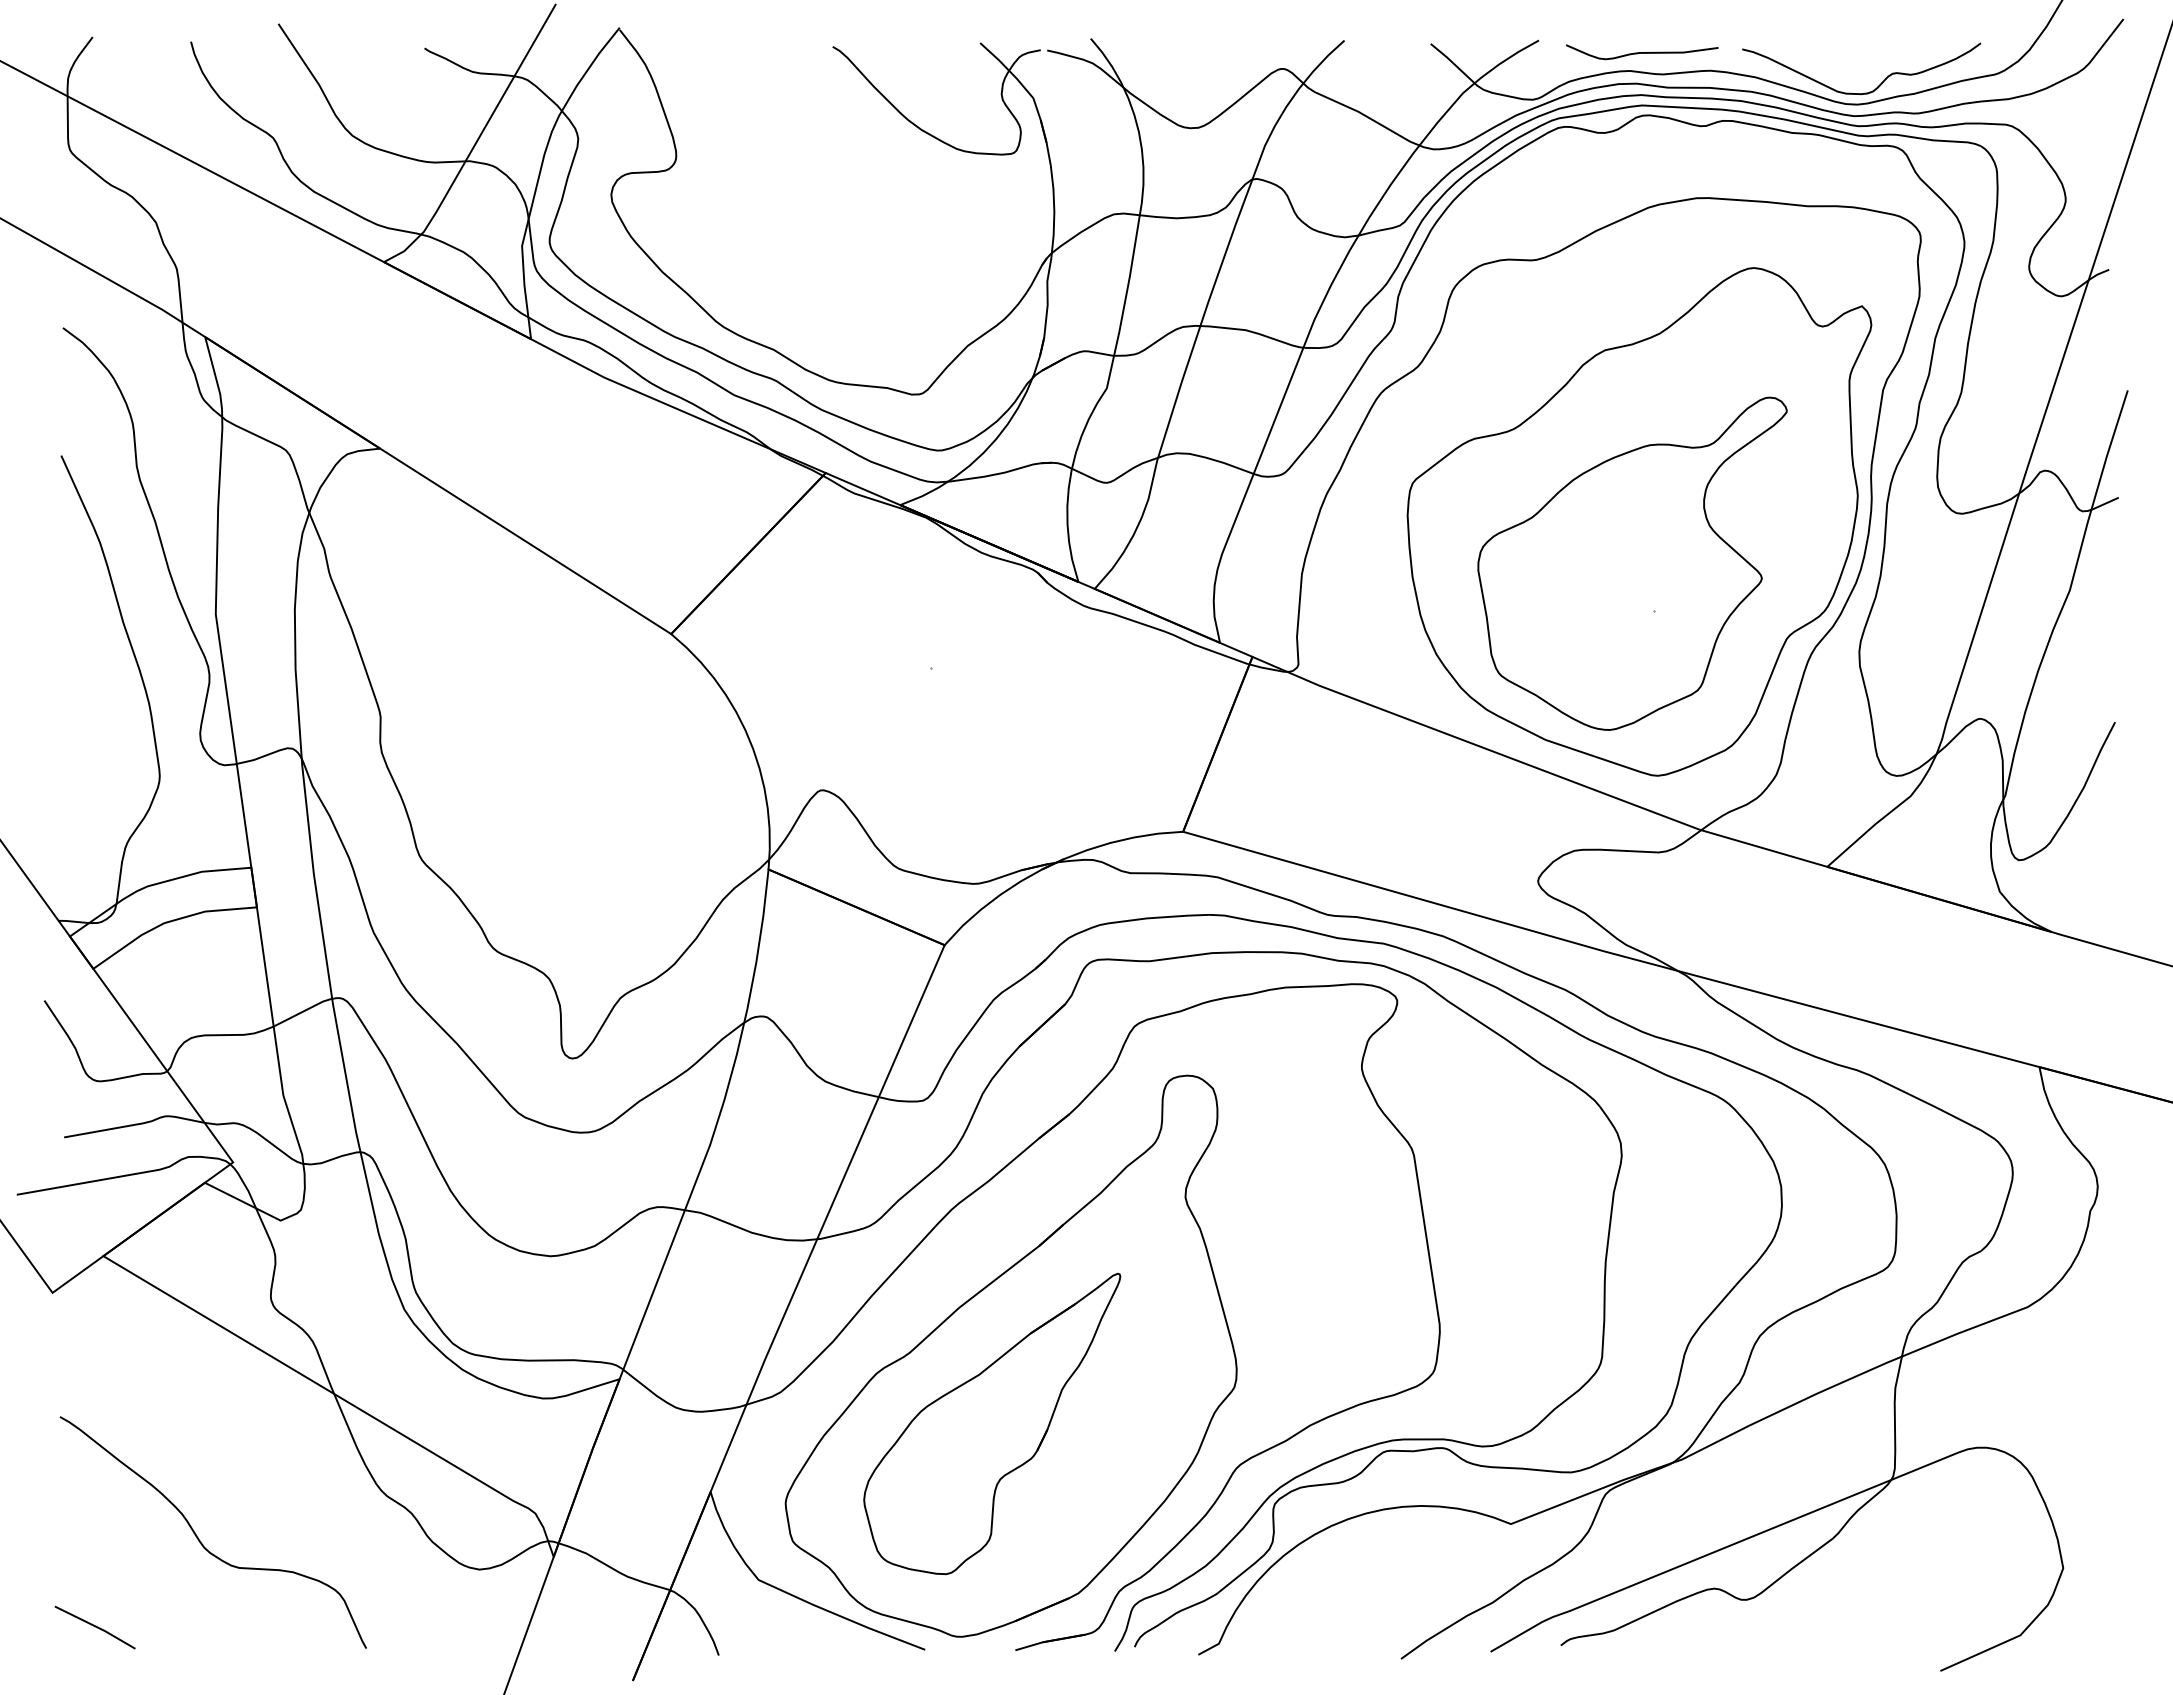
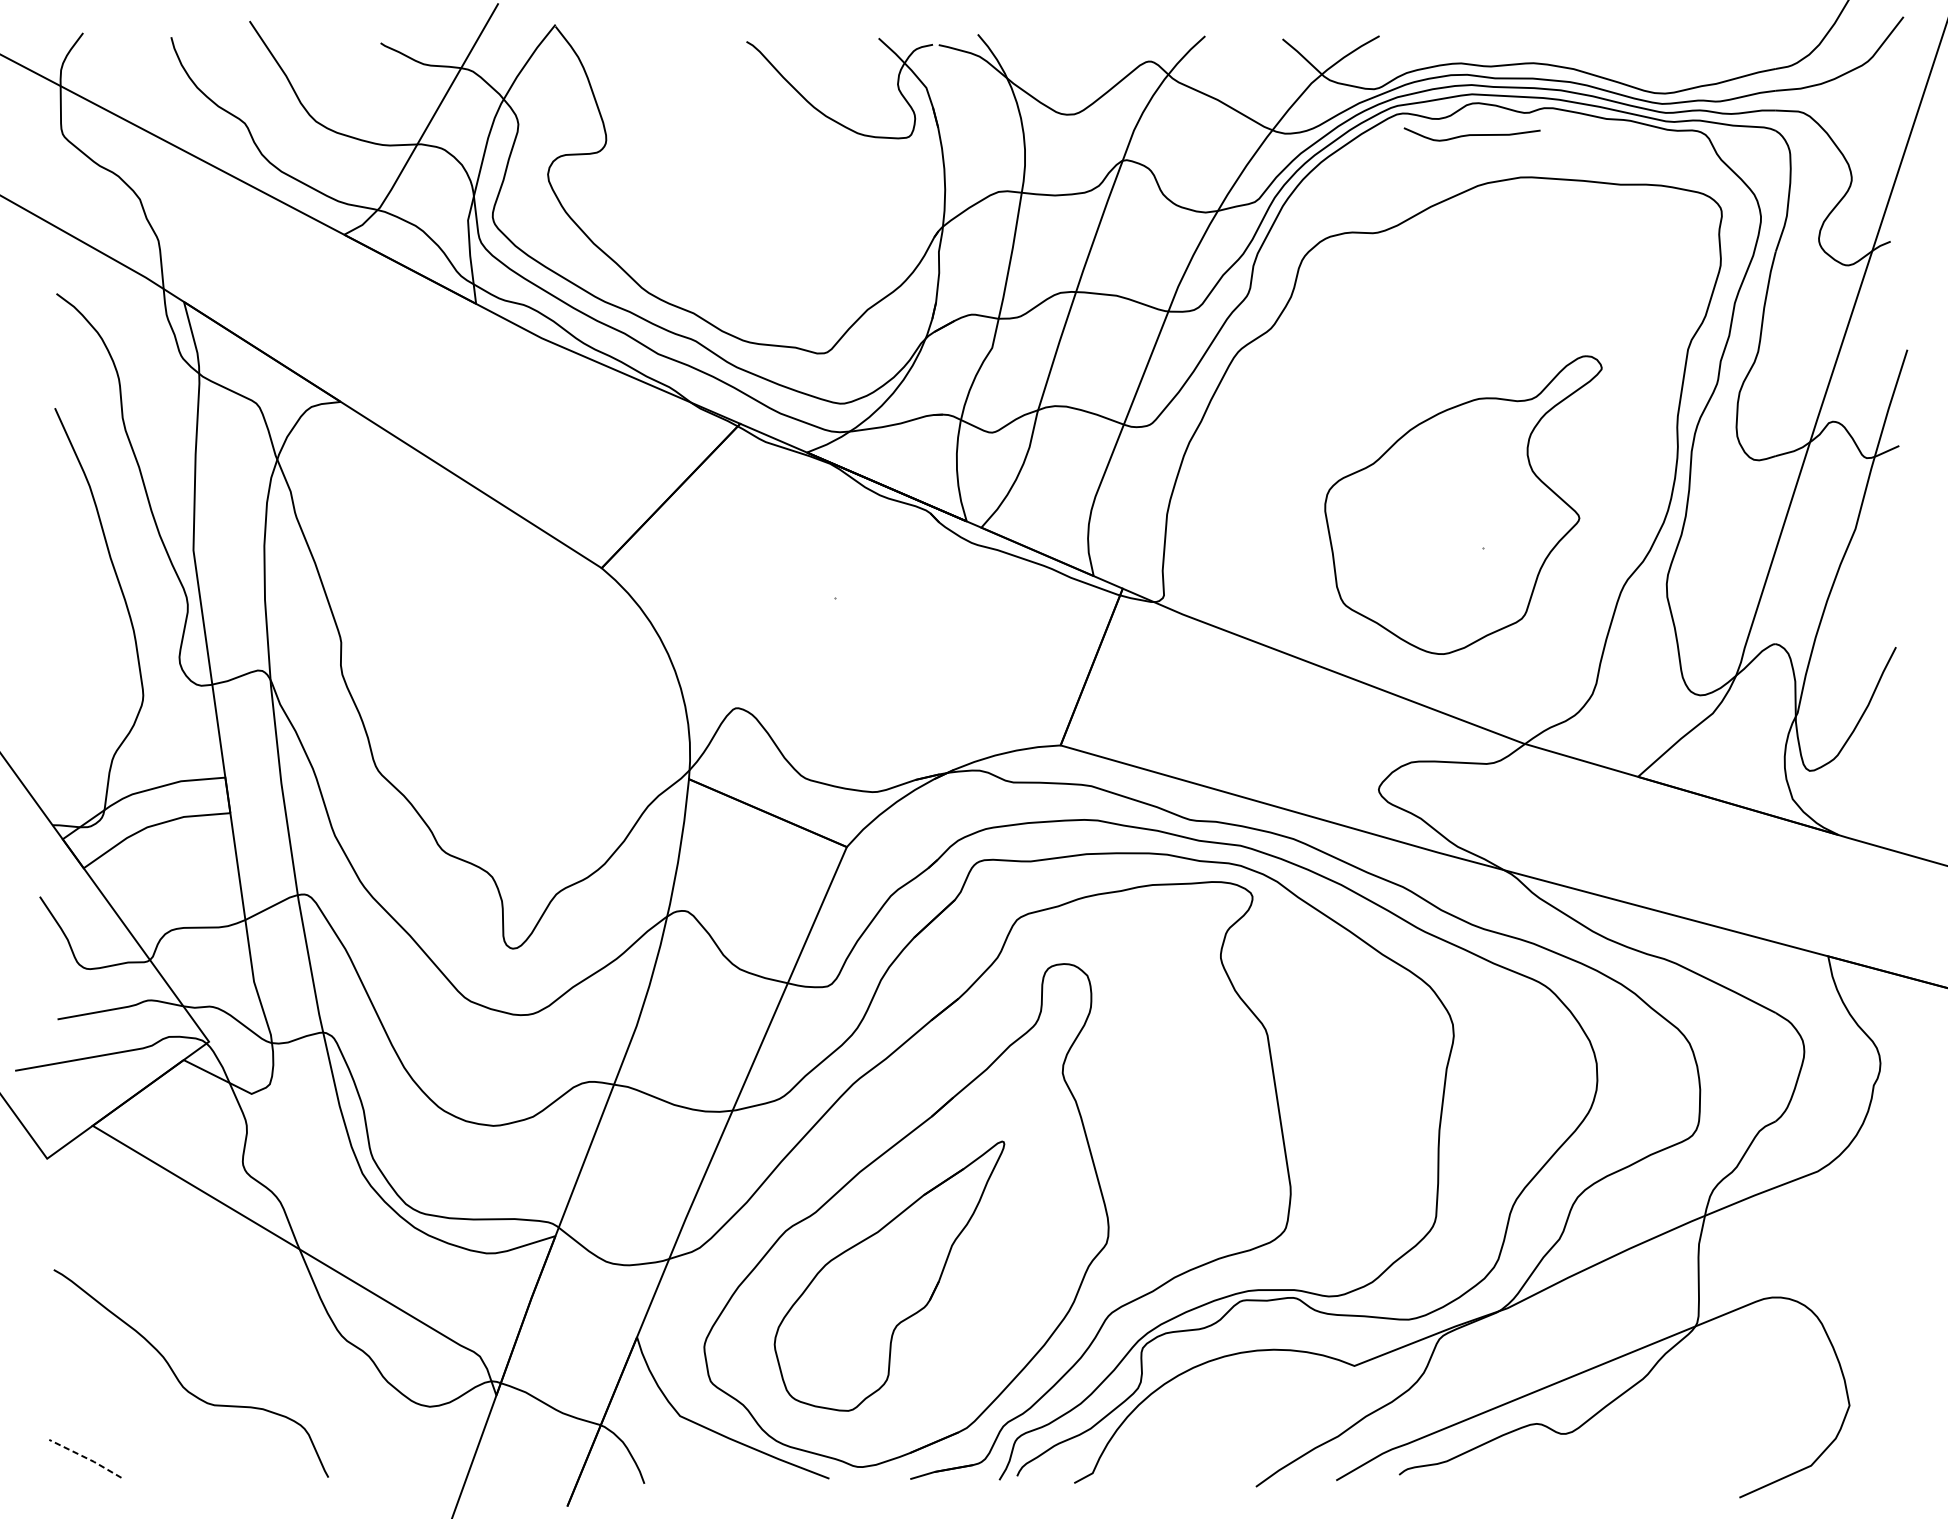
curve: (1642, 52) -> (1472, 134), moved
curve: (1878, 85) -> (1683, 76), removed
part: (1639, 521) -> (1469, 467), removed
line: (96, 1626) -> (86, 1457), solid -> dashed

